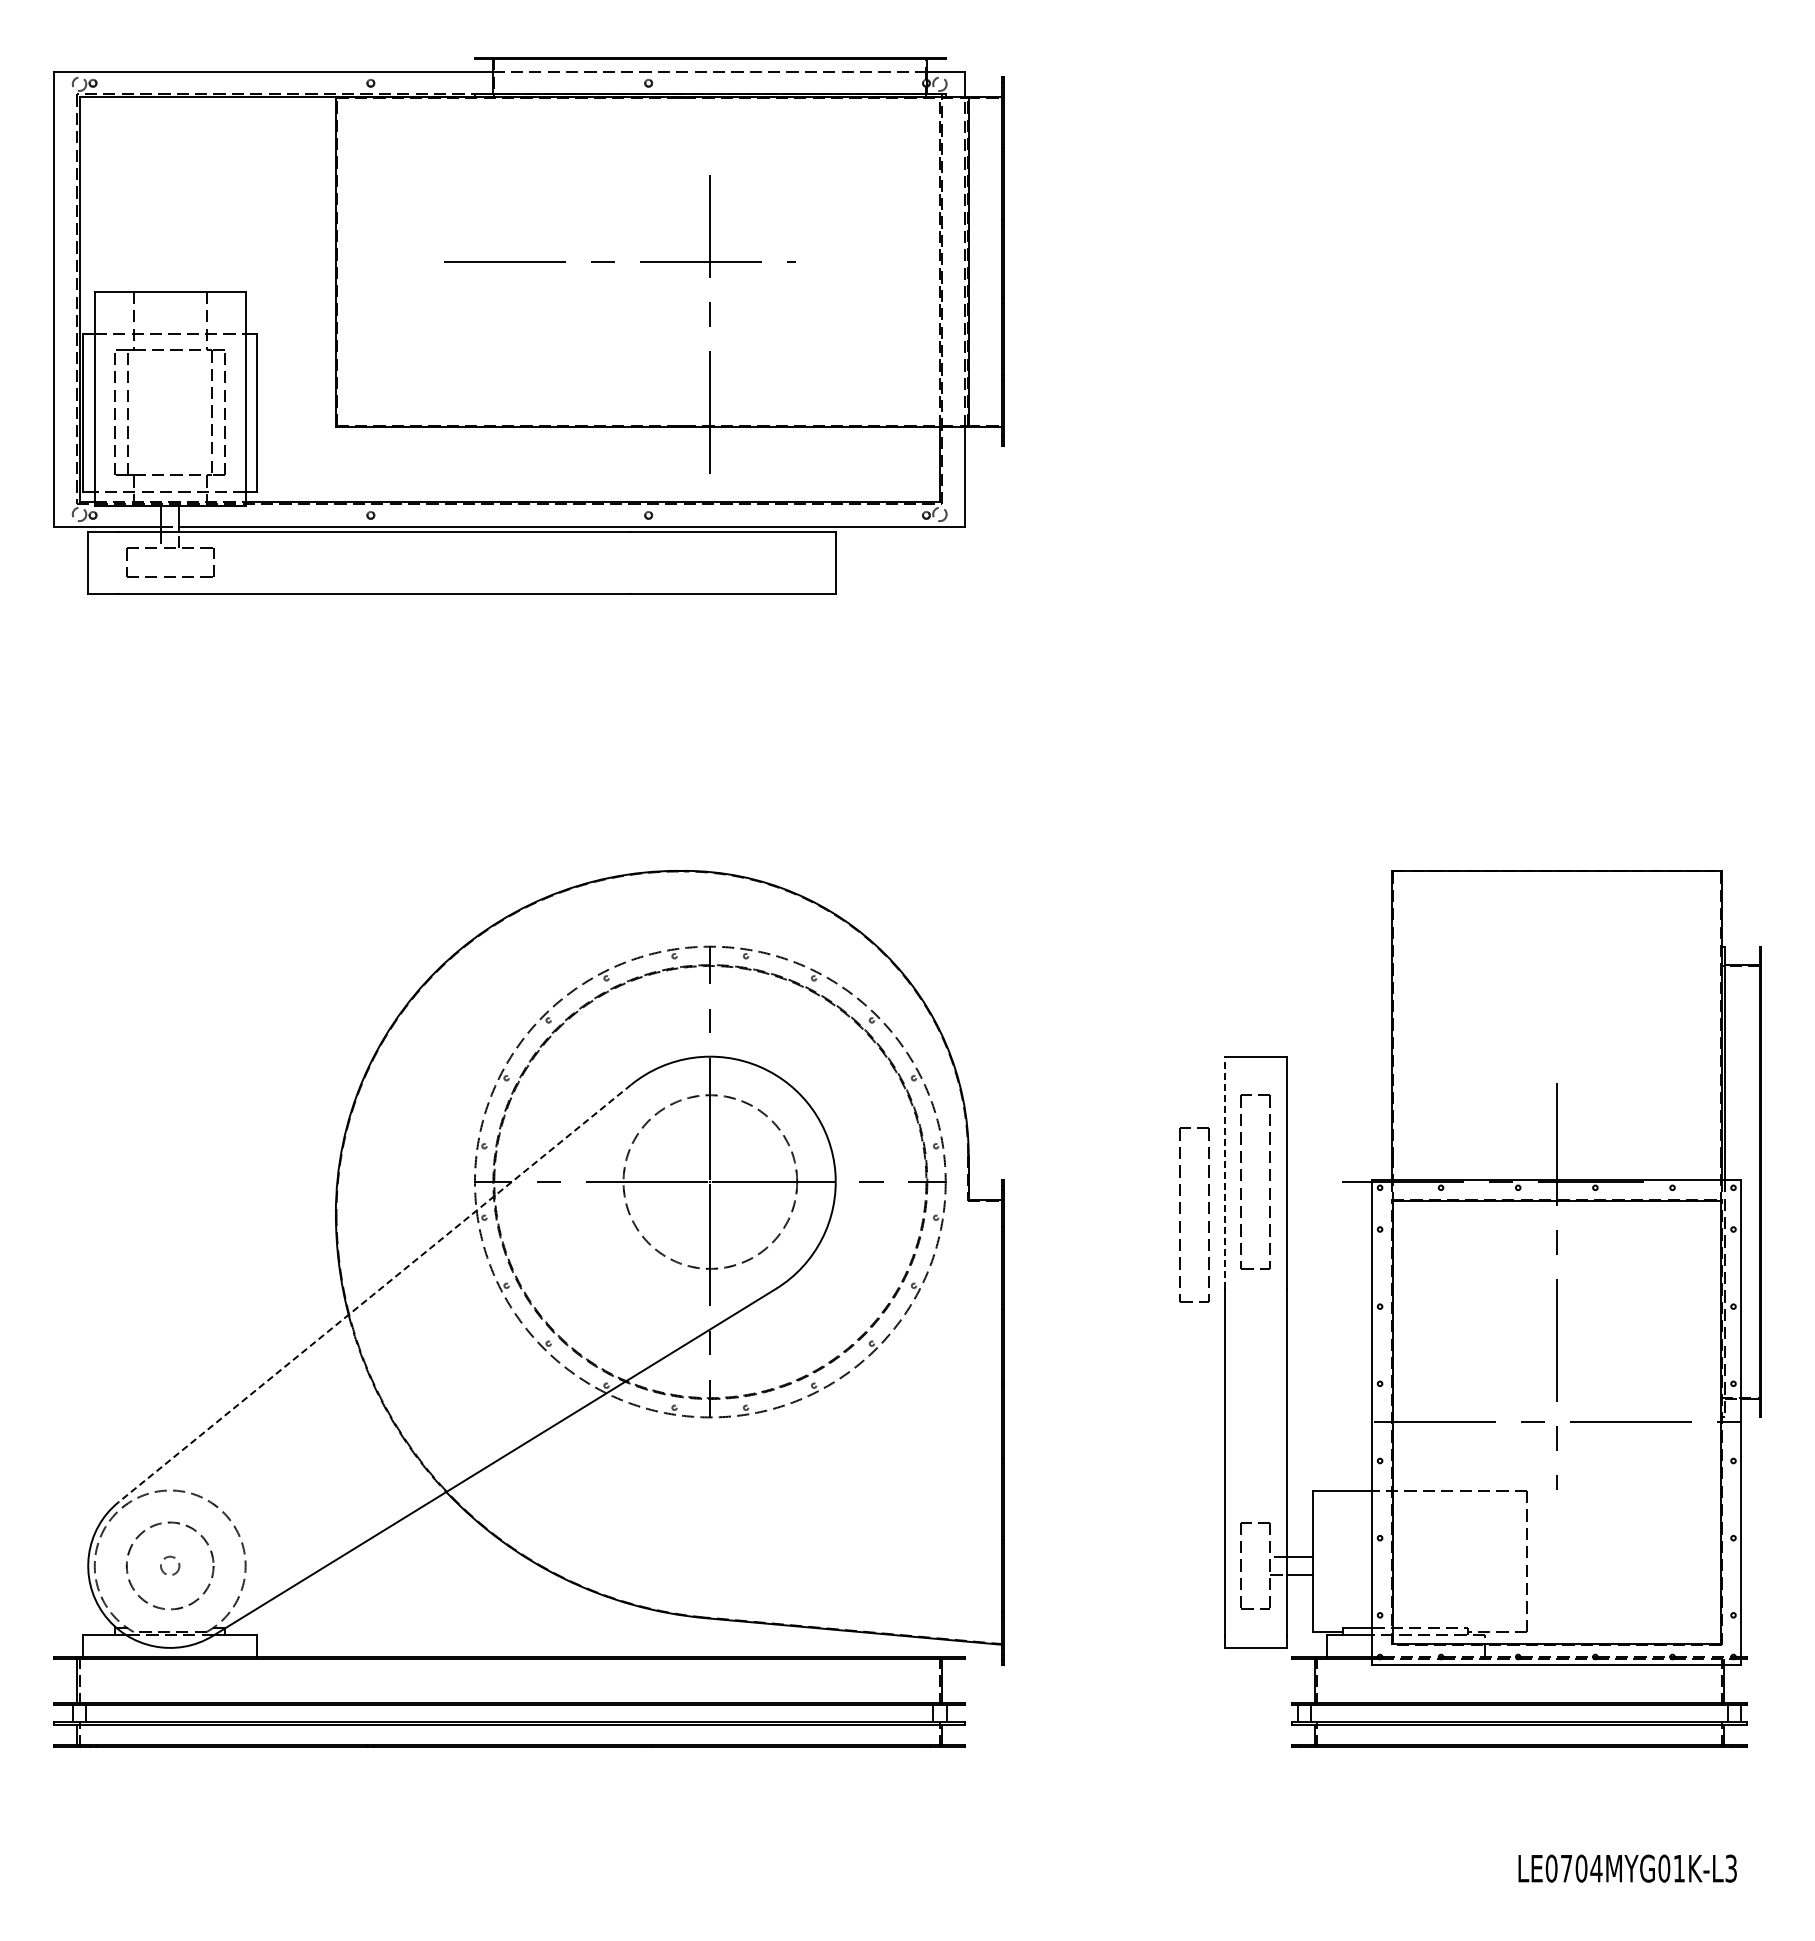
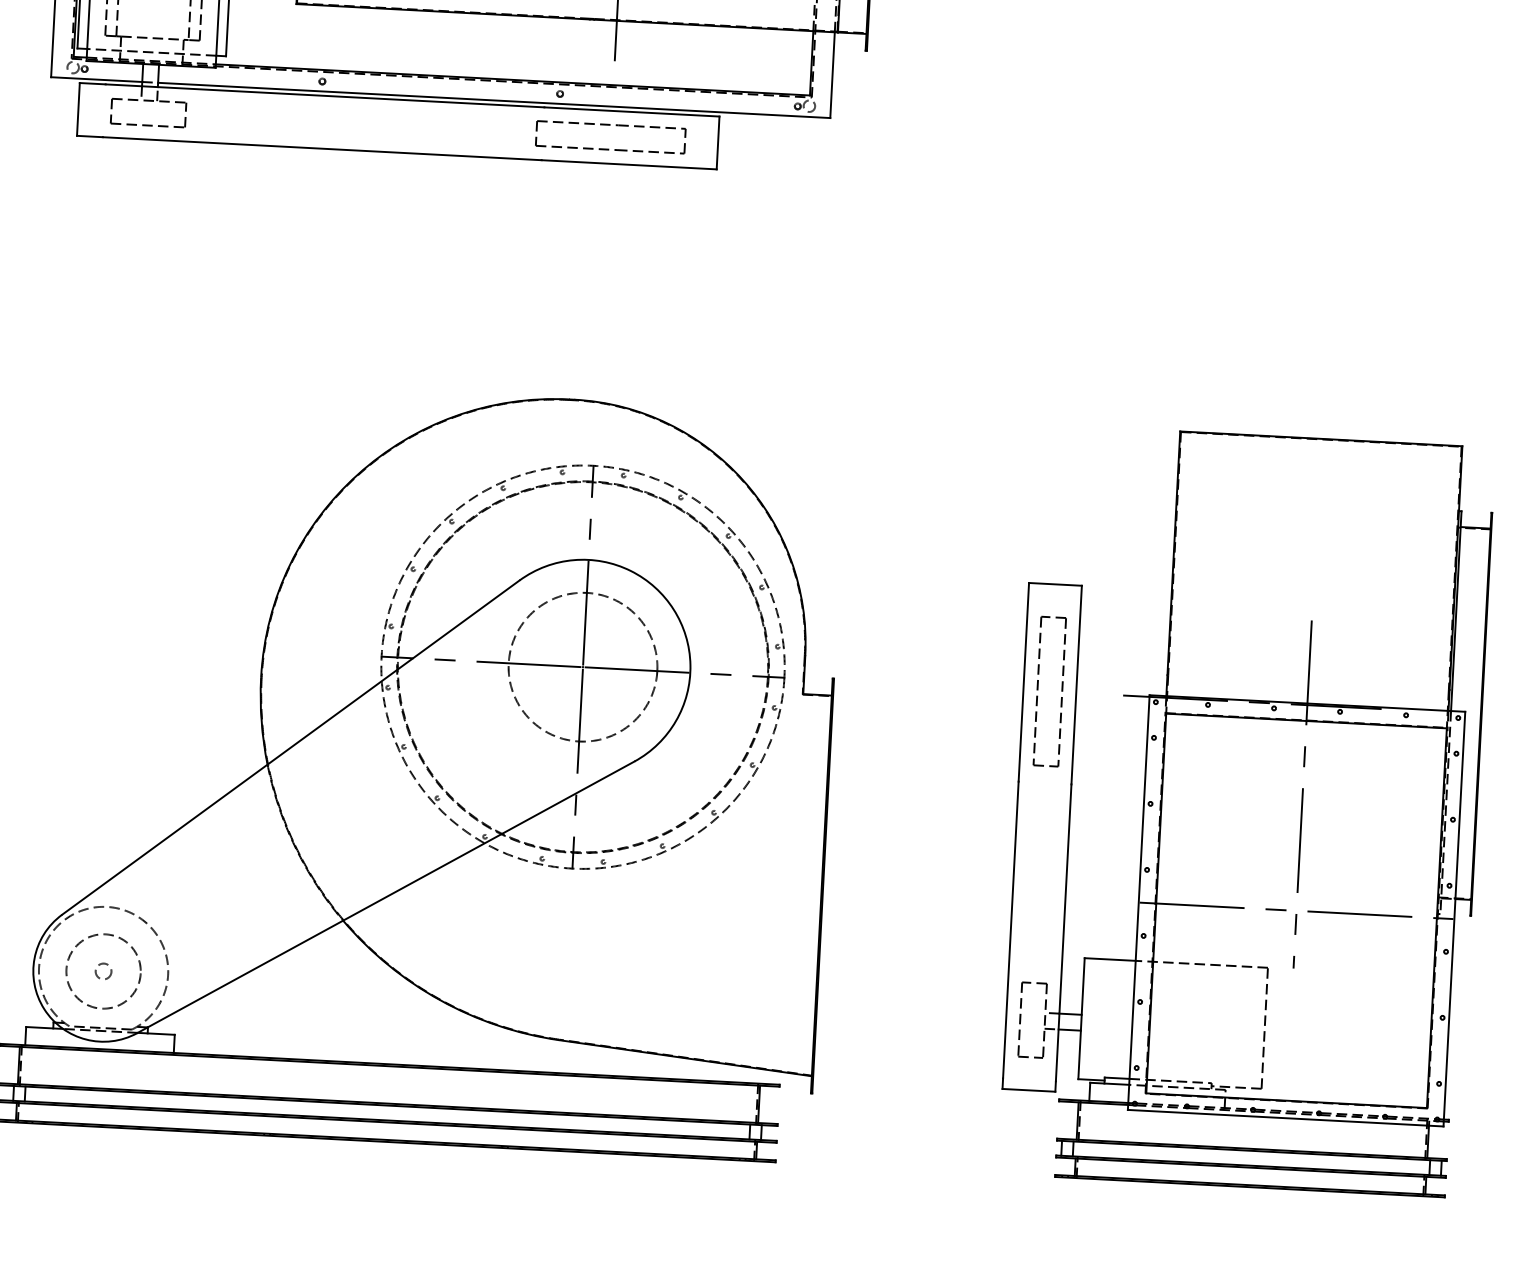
part: (708, 548) -> (609, 124), added
line: (1225, 1172) -> (1024, 682), dashed -> solid
part: (1180, 1213) -> (983, 715), removed
line: (374, 1293) -> (290, 747), dashed -> solid

